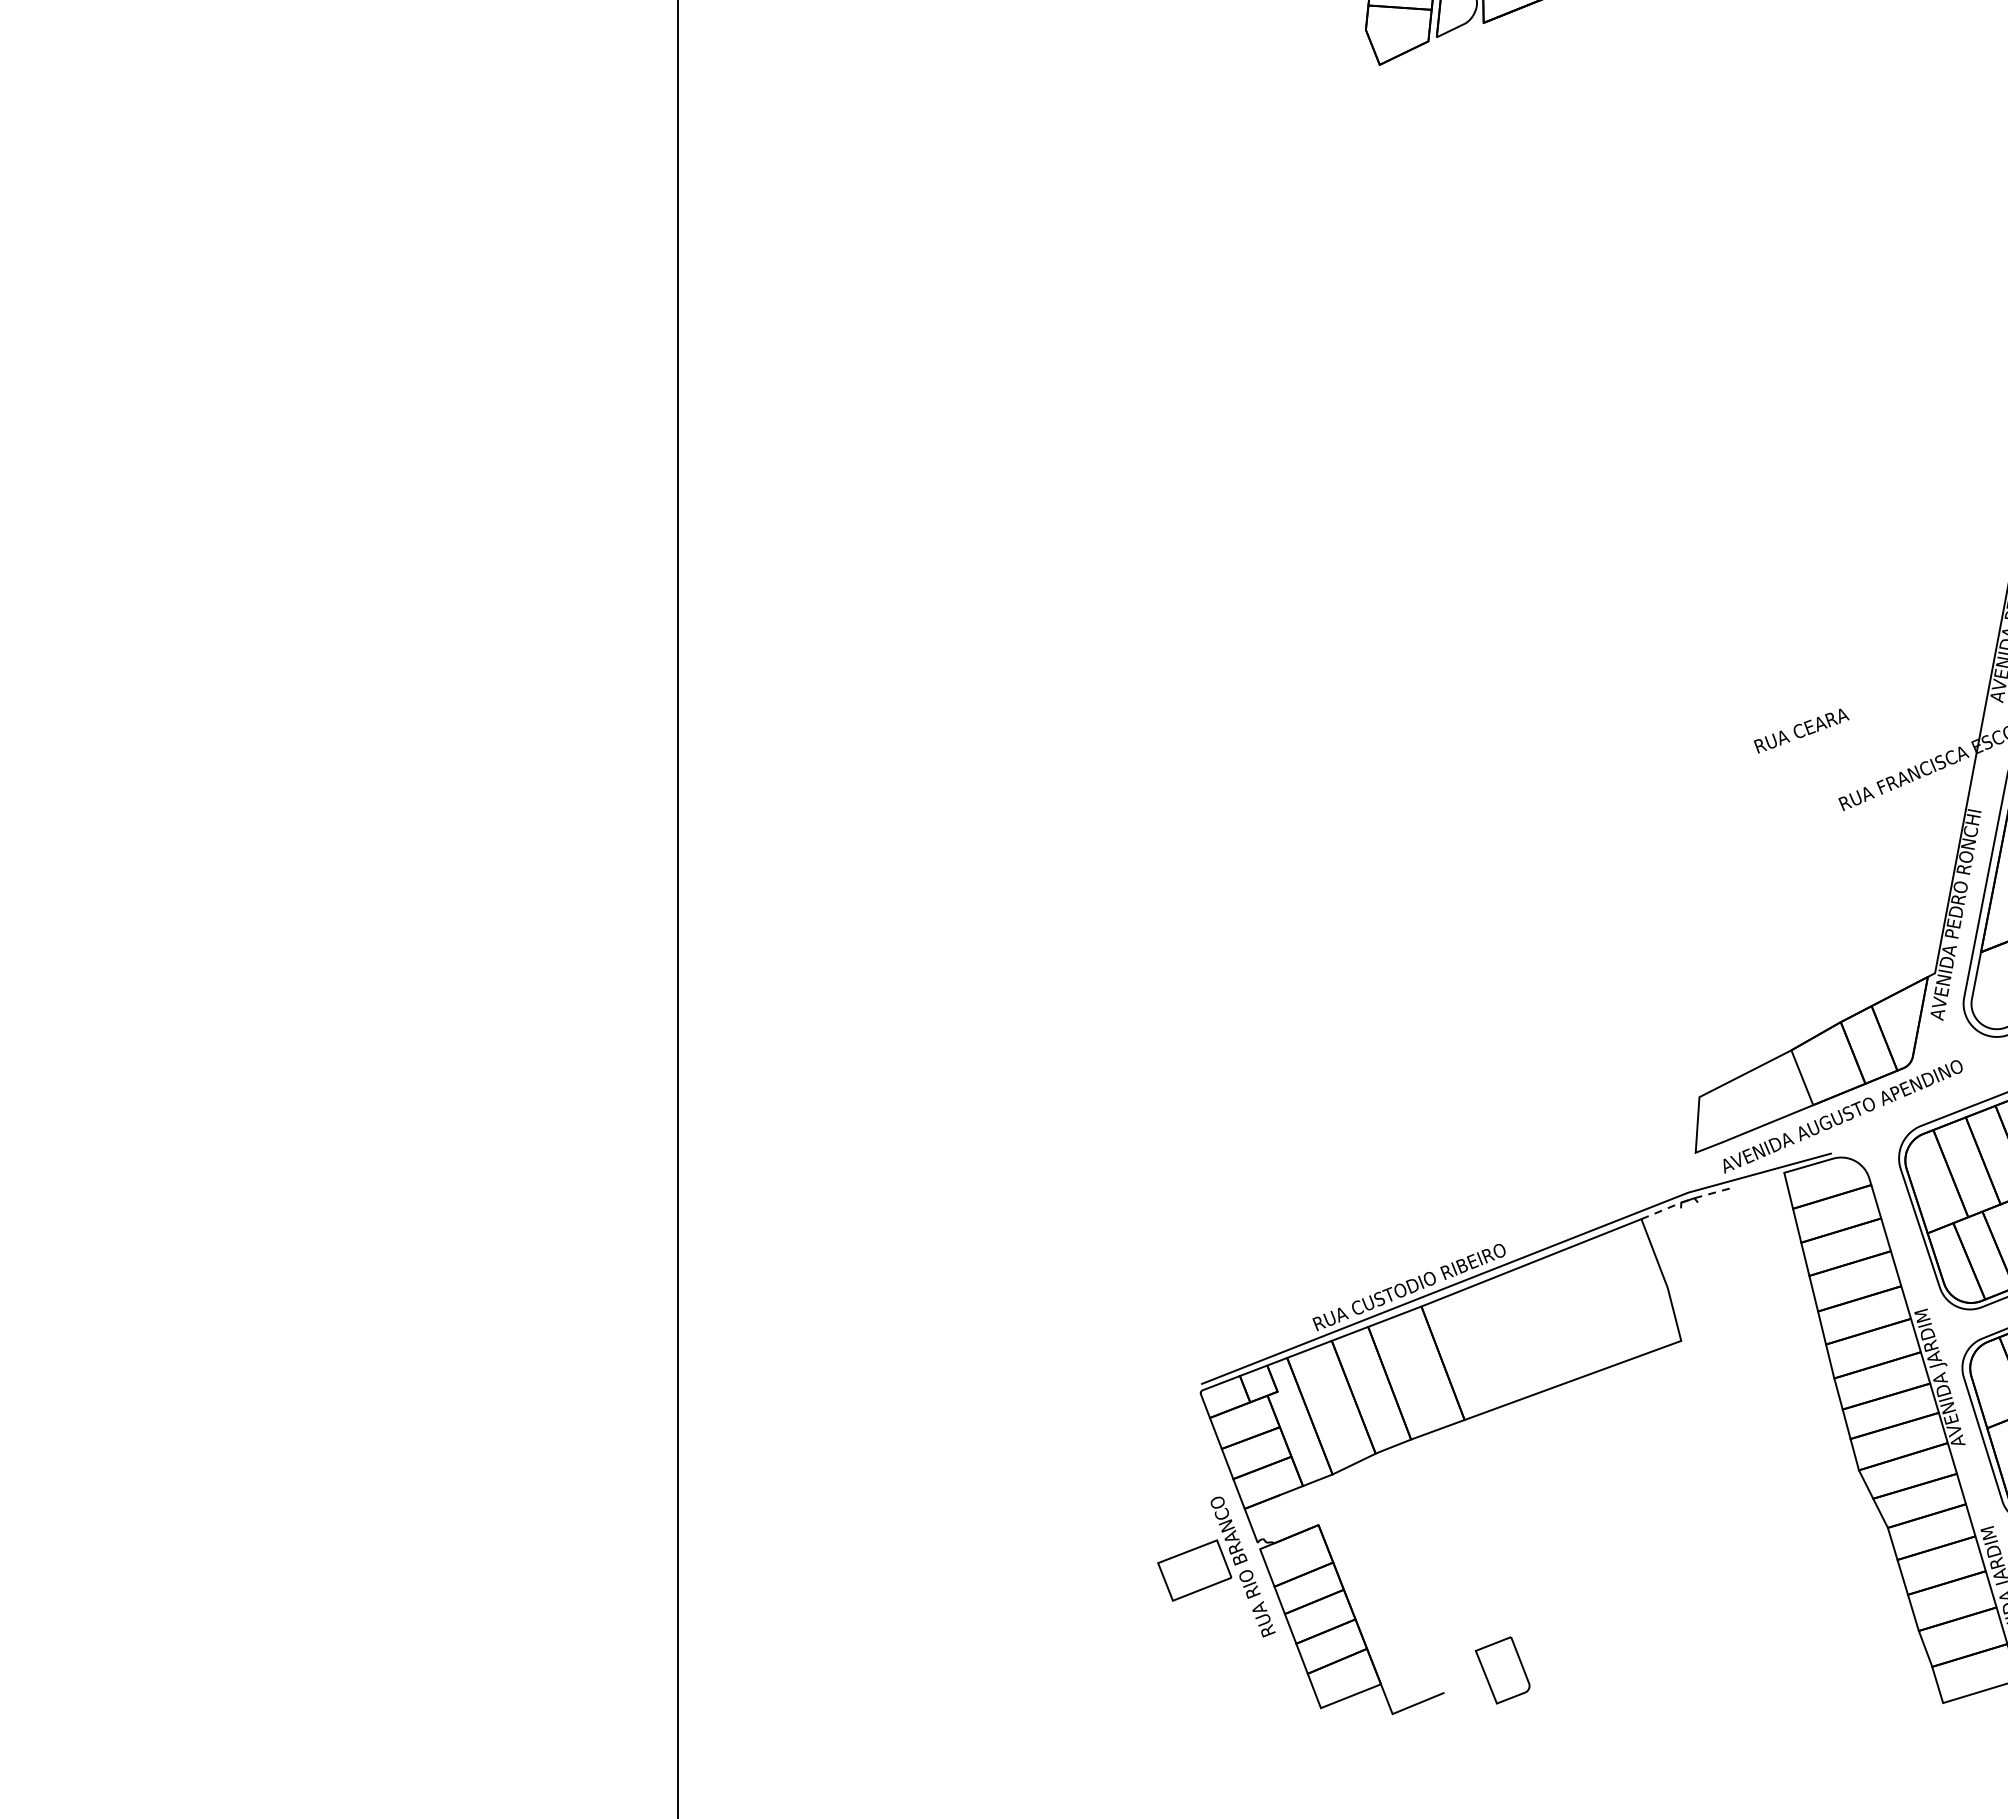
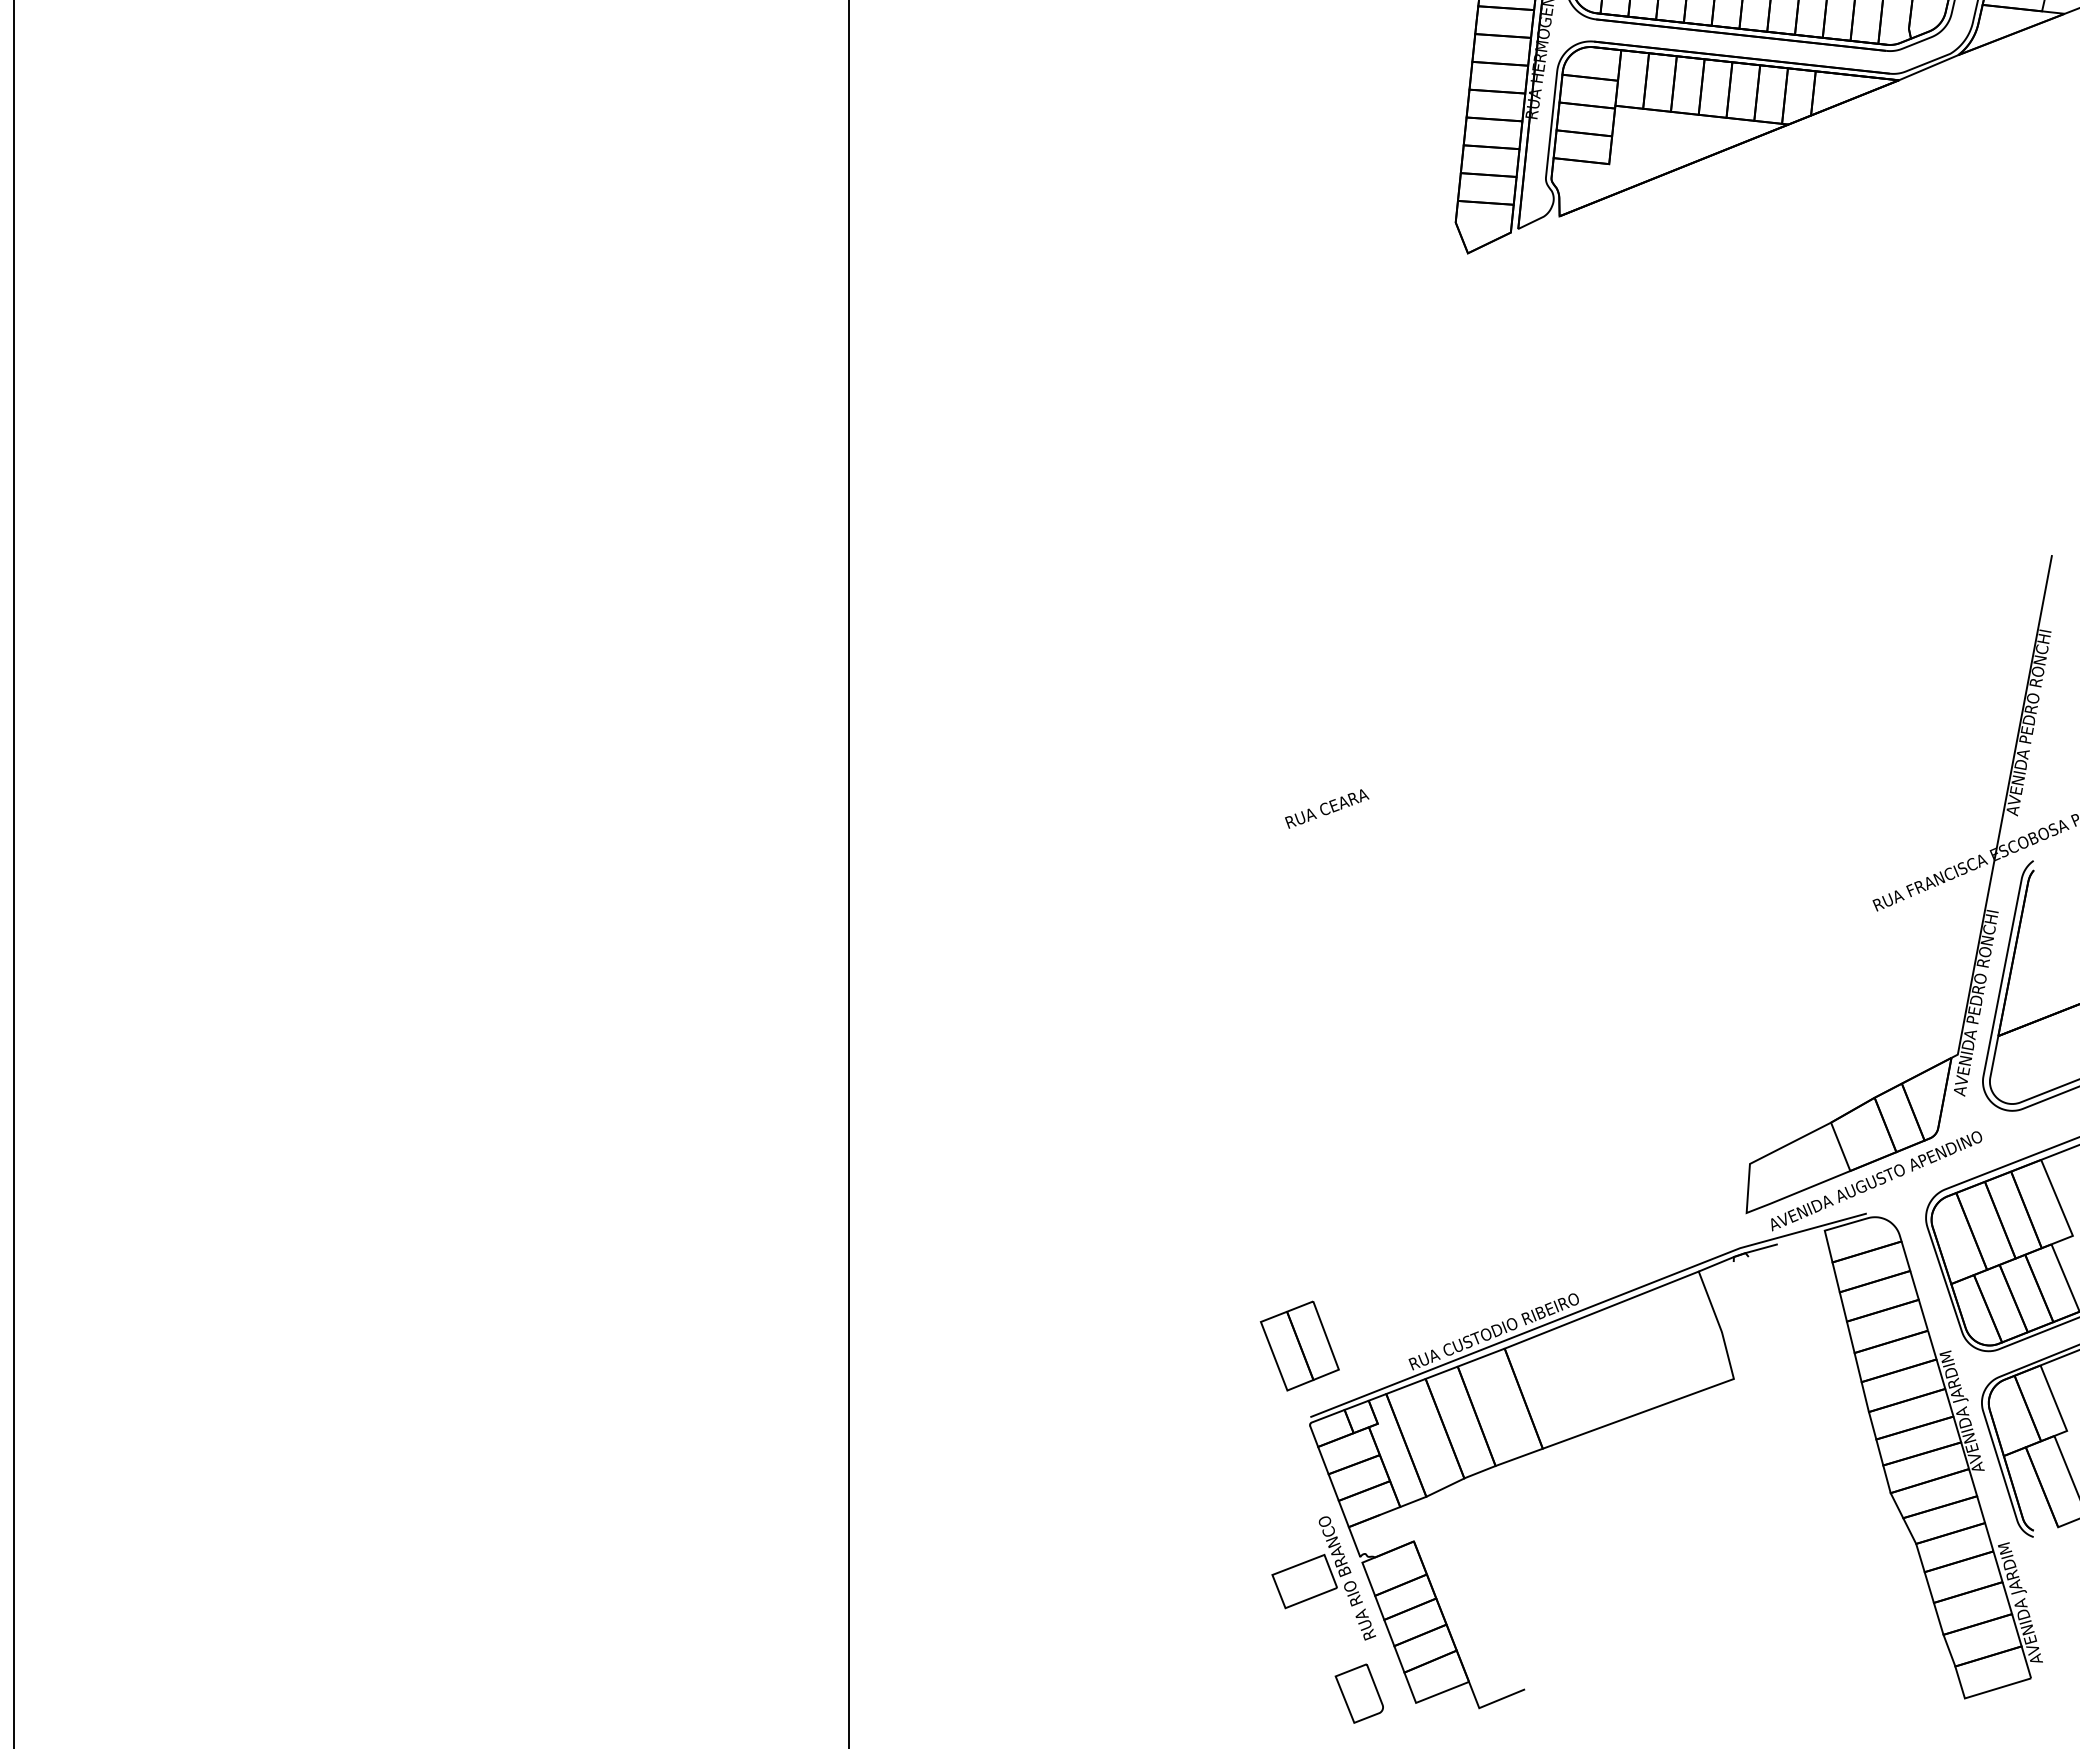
text: (1802, 730) -> (1327, 808), moved
line: (1685, 1200) -> (1737, 1255), dashed -> solid
part: (1188, 1302) -> (1299, 1345), added
part: (1501, 1670) -> (1358, 1693), moved

